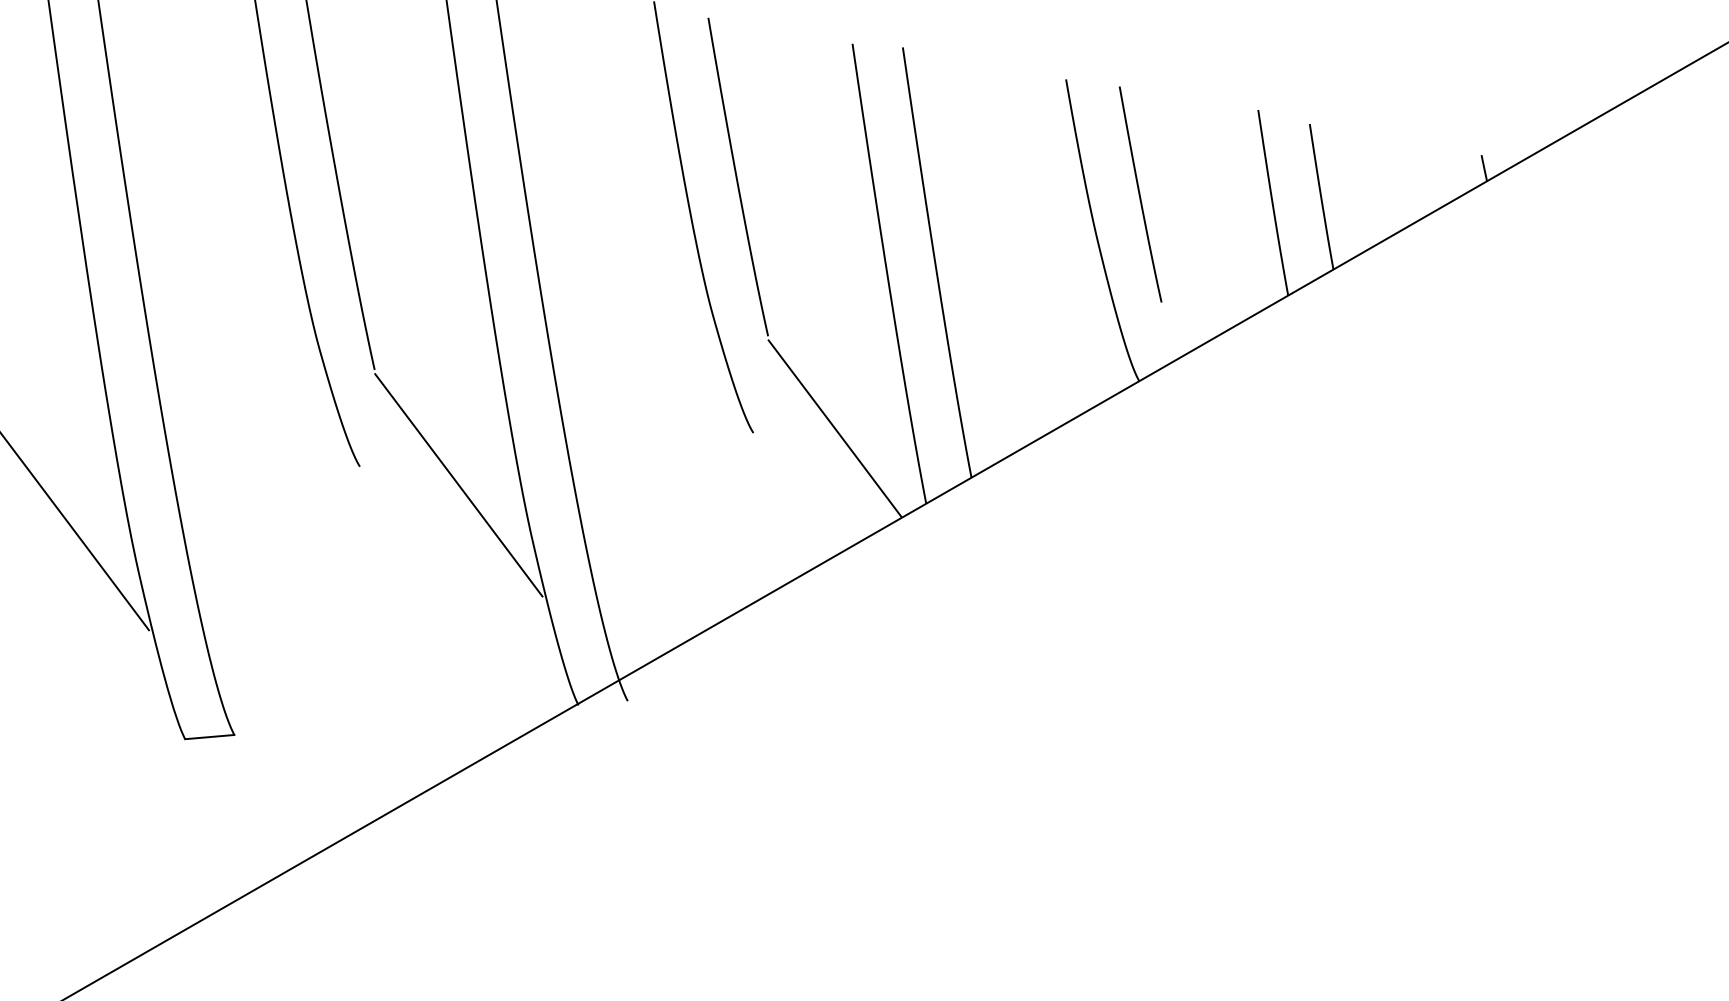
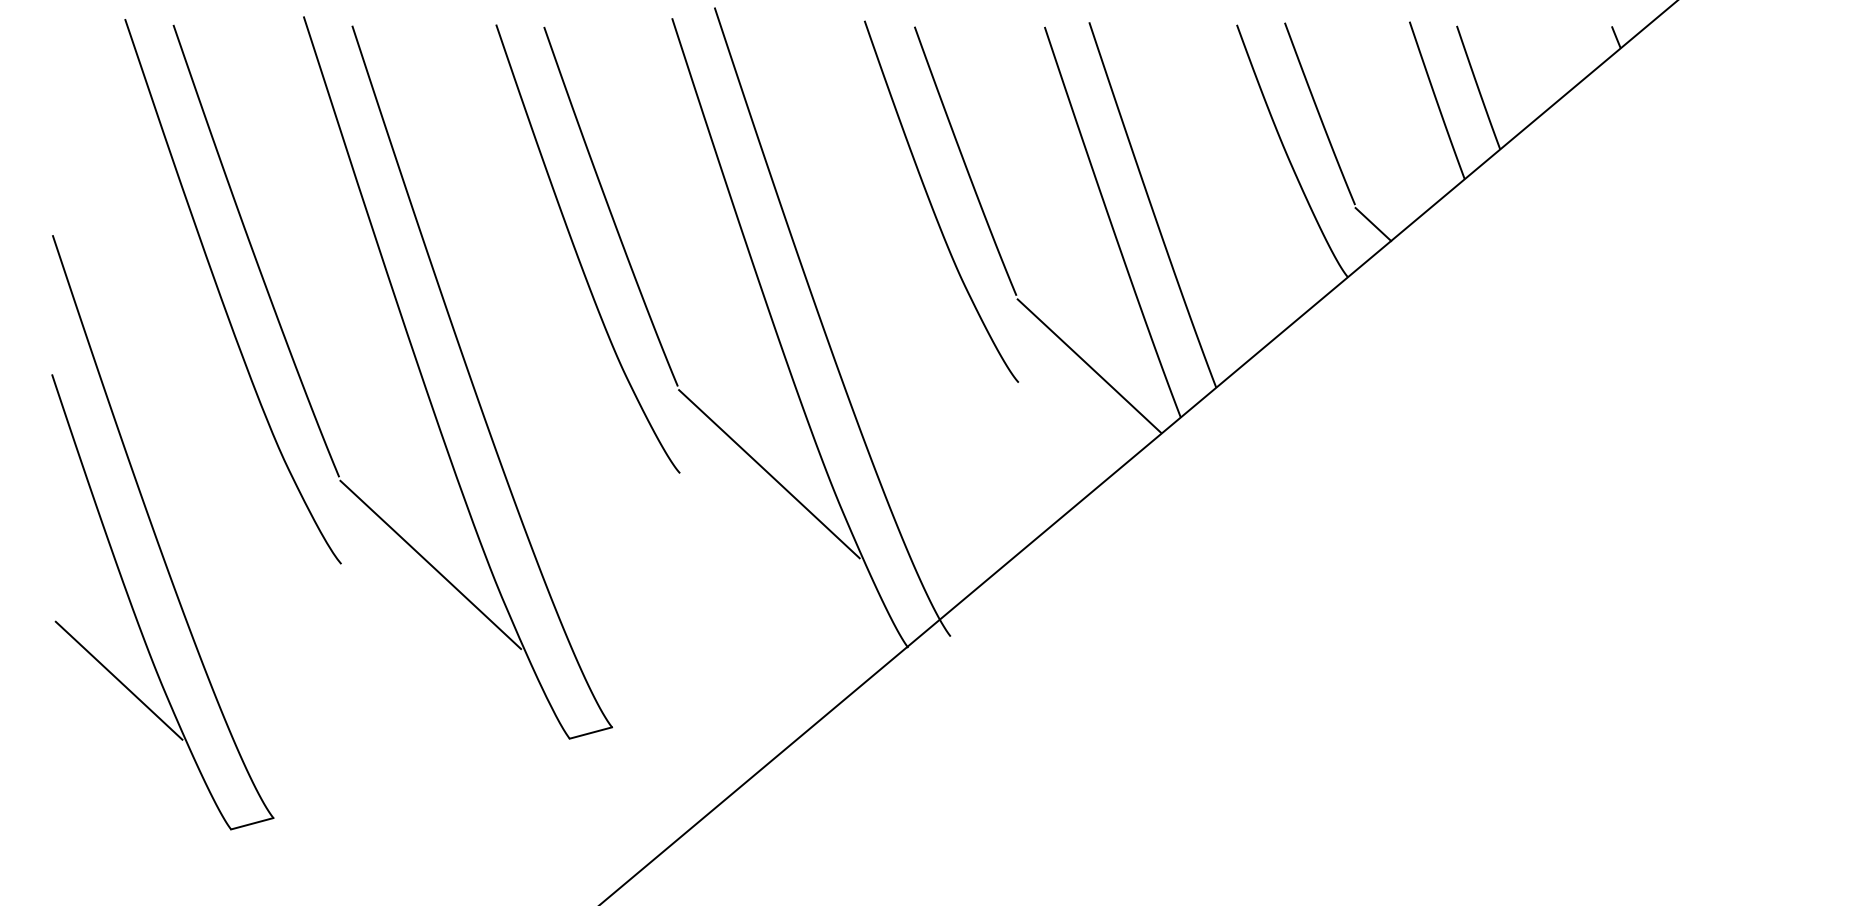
line: (1178, 327) -> (1373, 224), added

